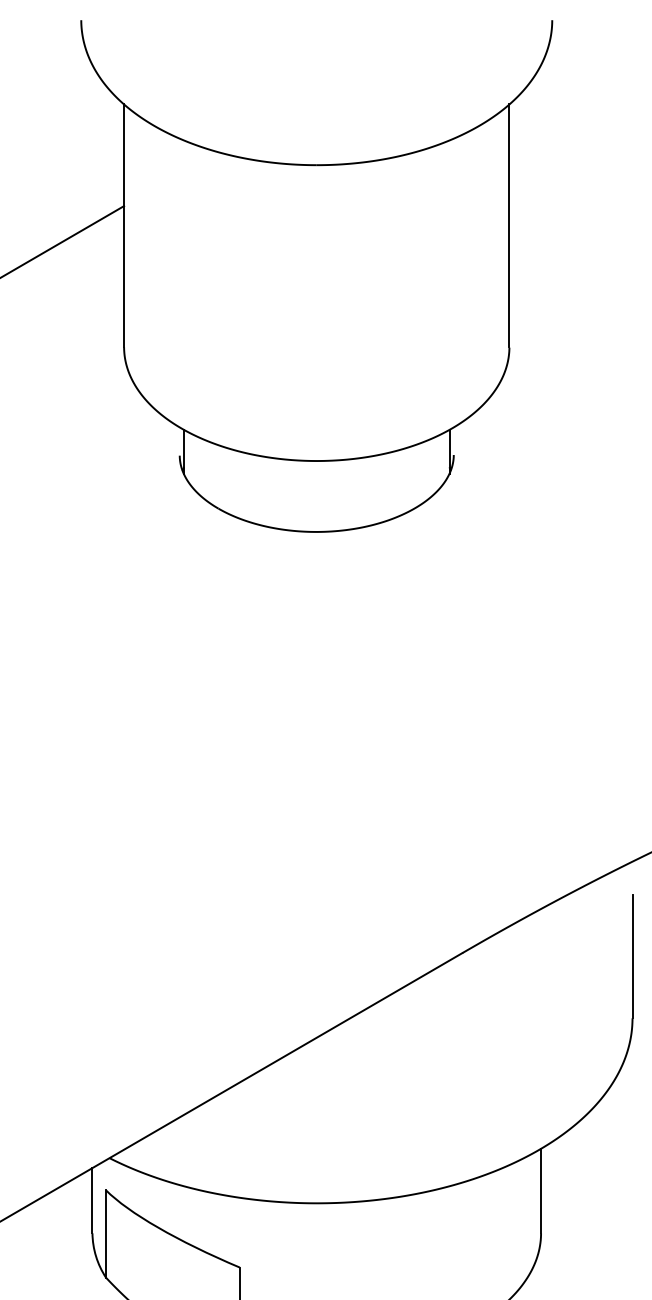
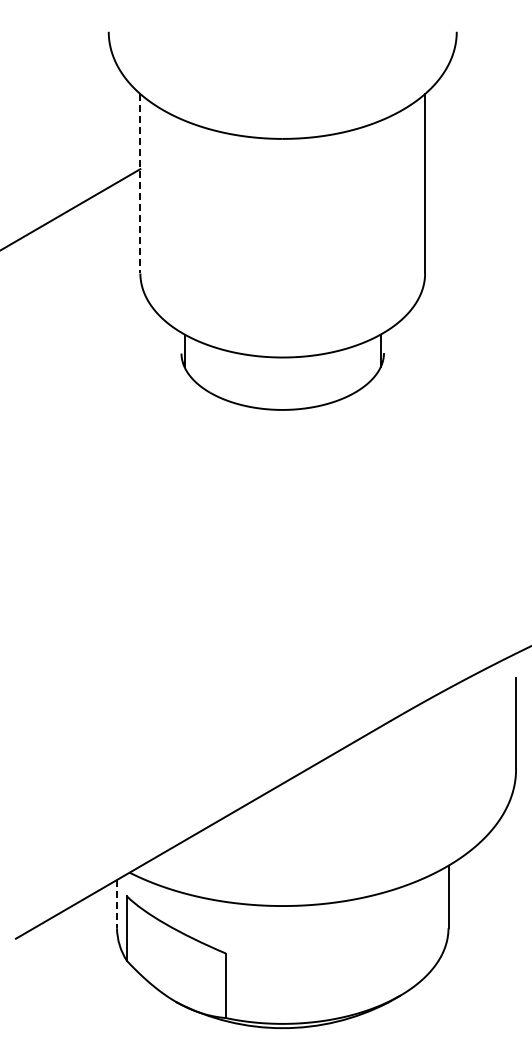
line: (124, 225) -> (140, 183), solid -> dashed
line: (93, 1201) -> (117, 904), solid -> dashed

